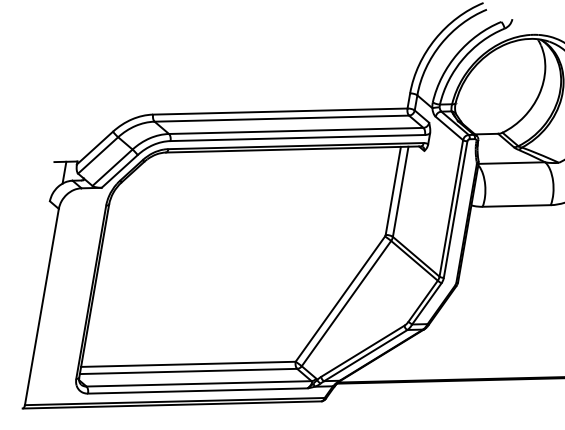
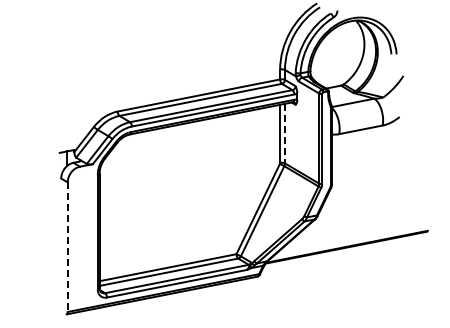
line: (399, 191) -> (284, 133), solid -> dashed
line: (41, 307) -> (67, 247), solid -> dashed

